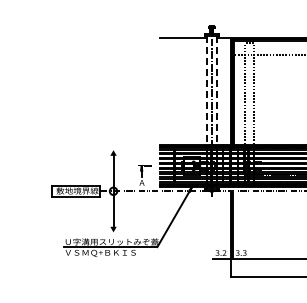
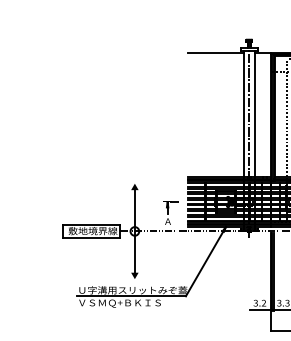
line: (207, 90) -> (244, 114), dashed -> solid
line: (216, 90) -> (254, 114), dashed -> solid

